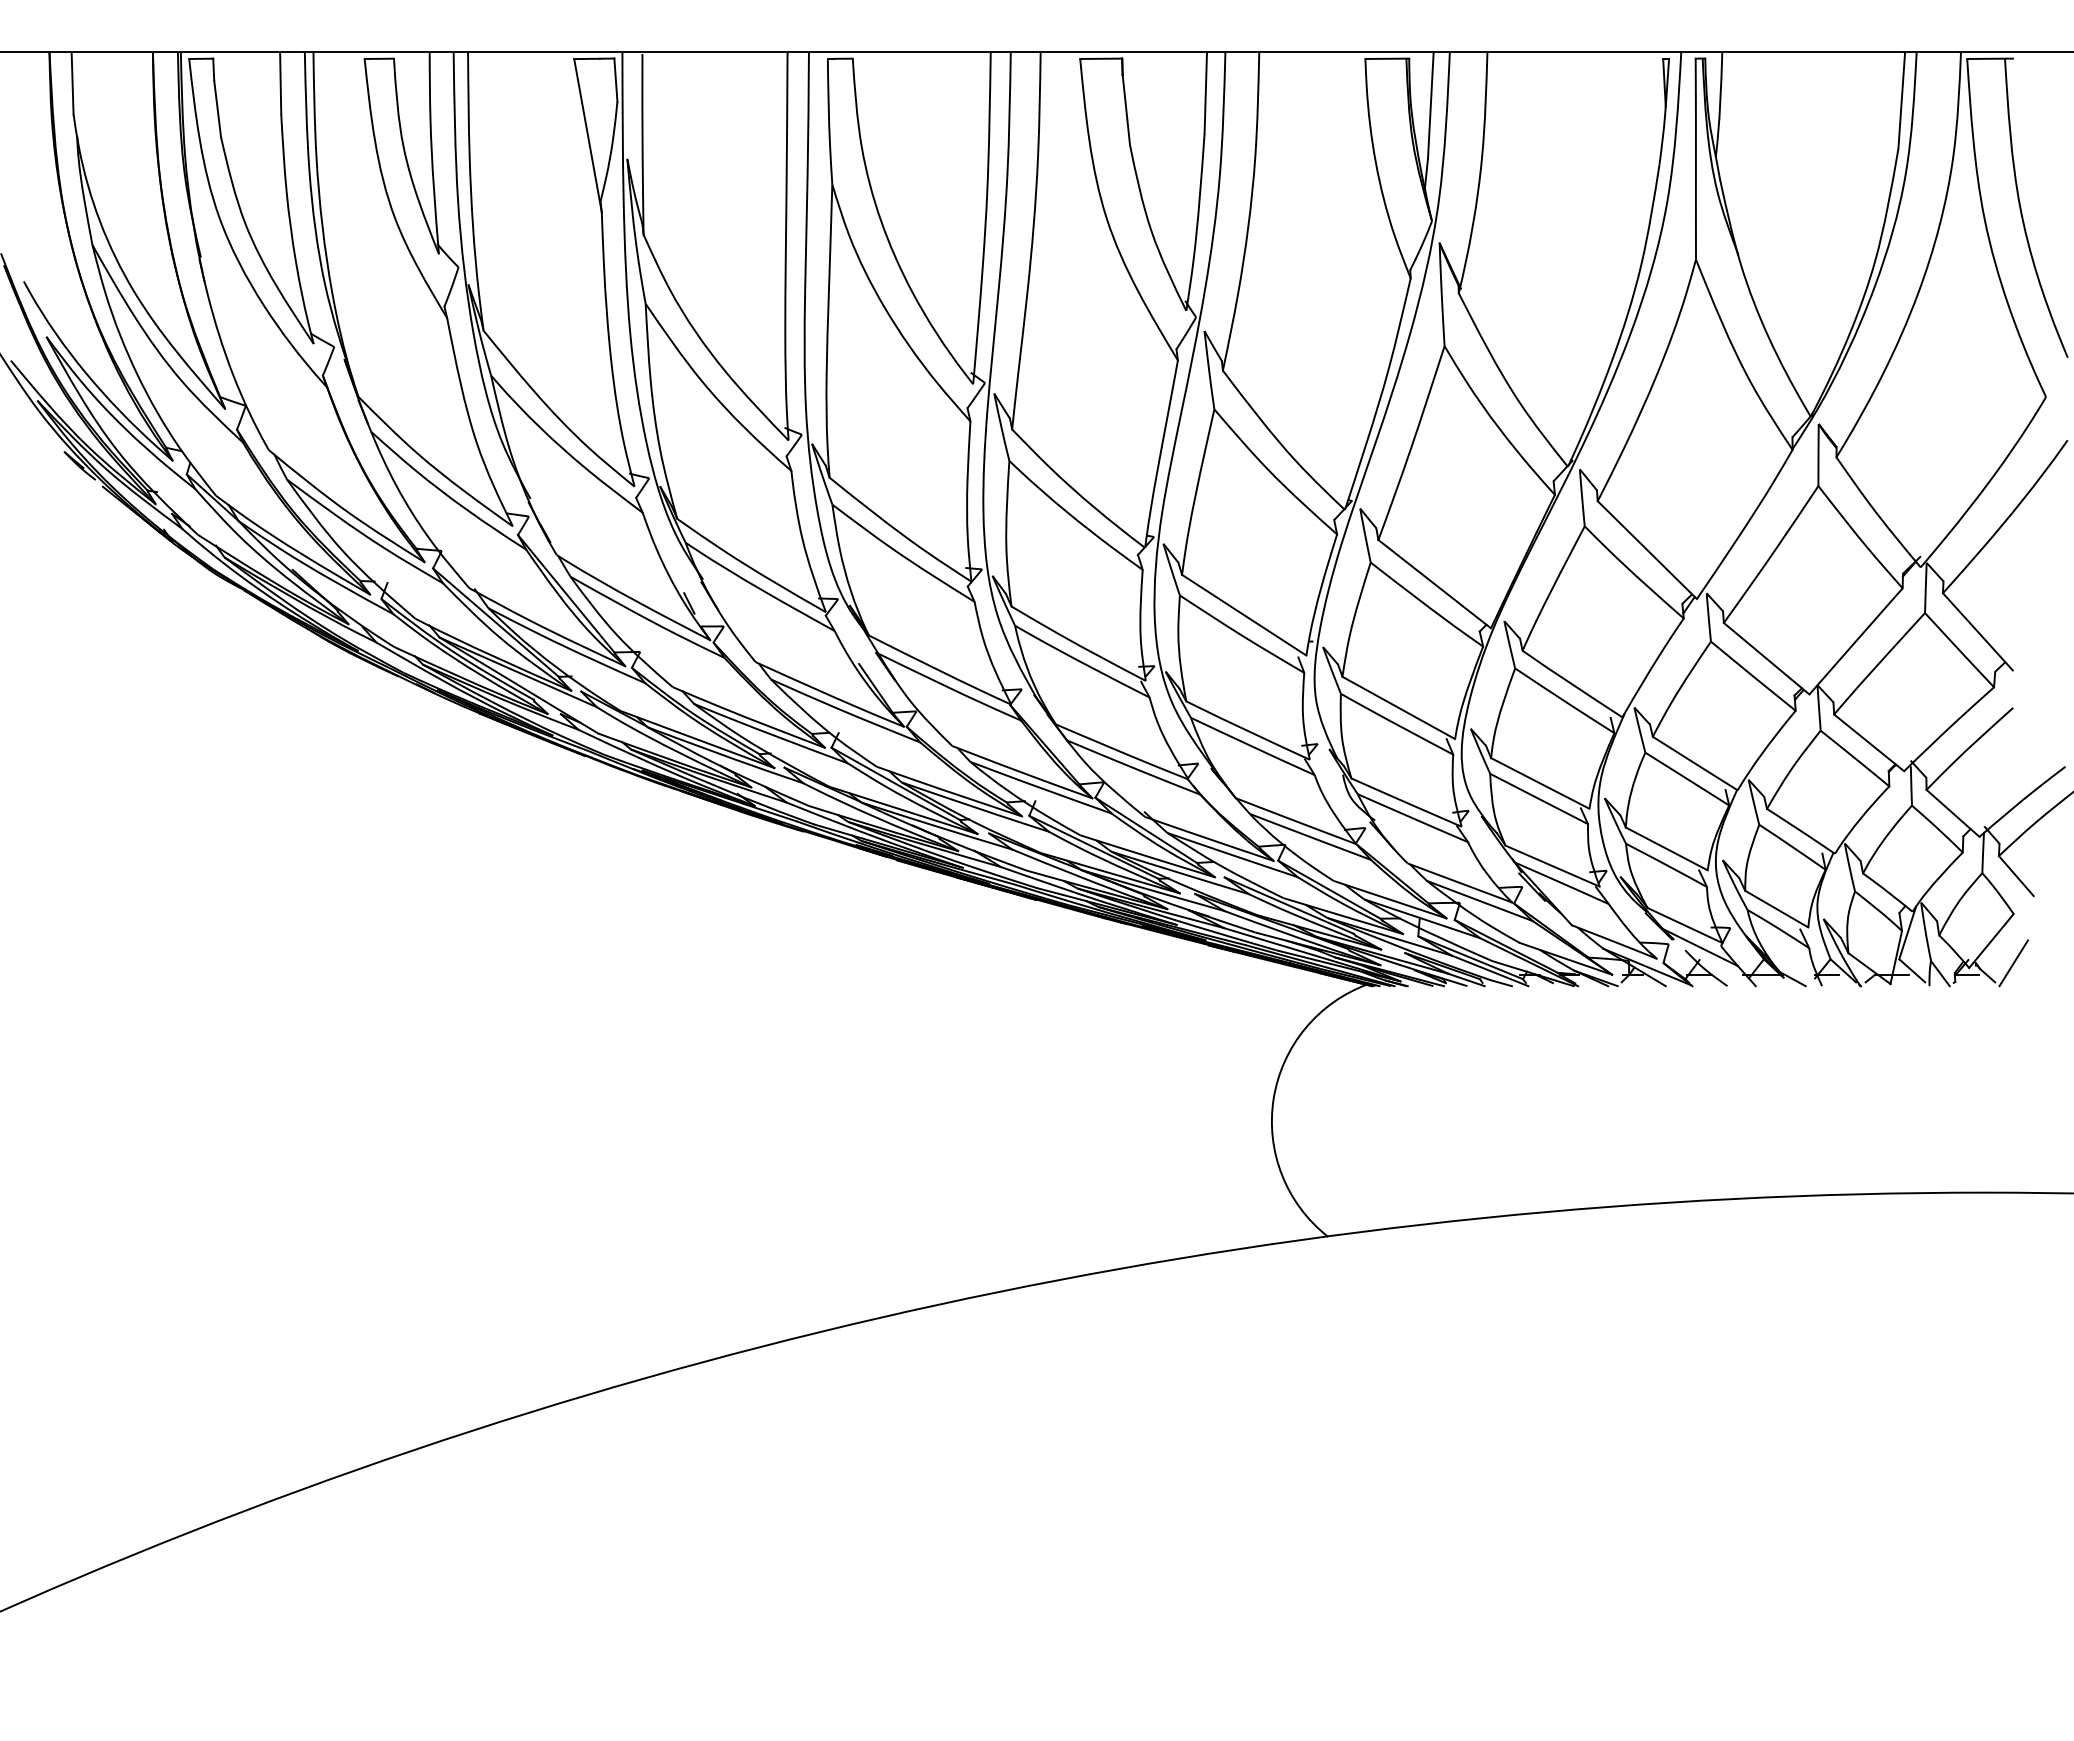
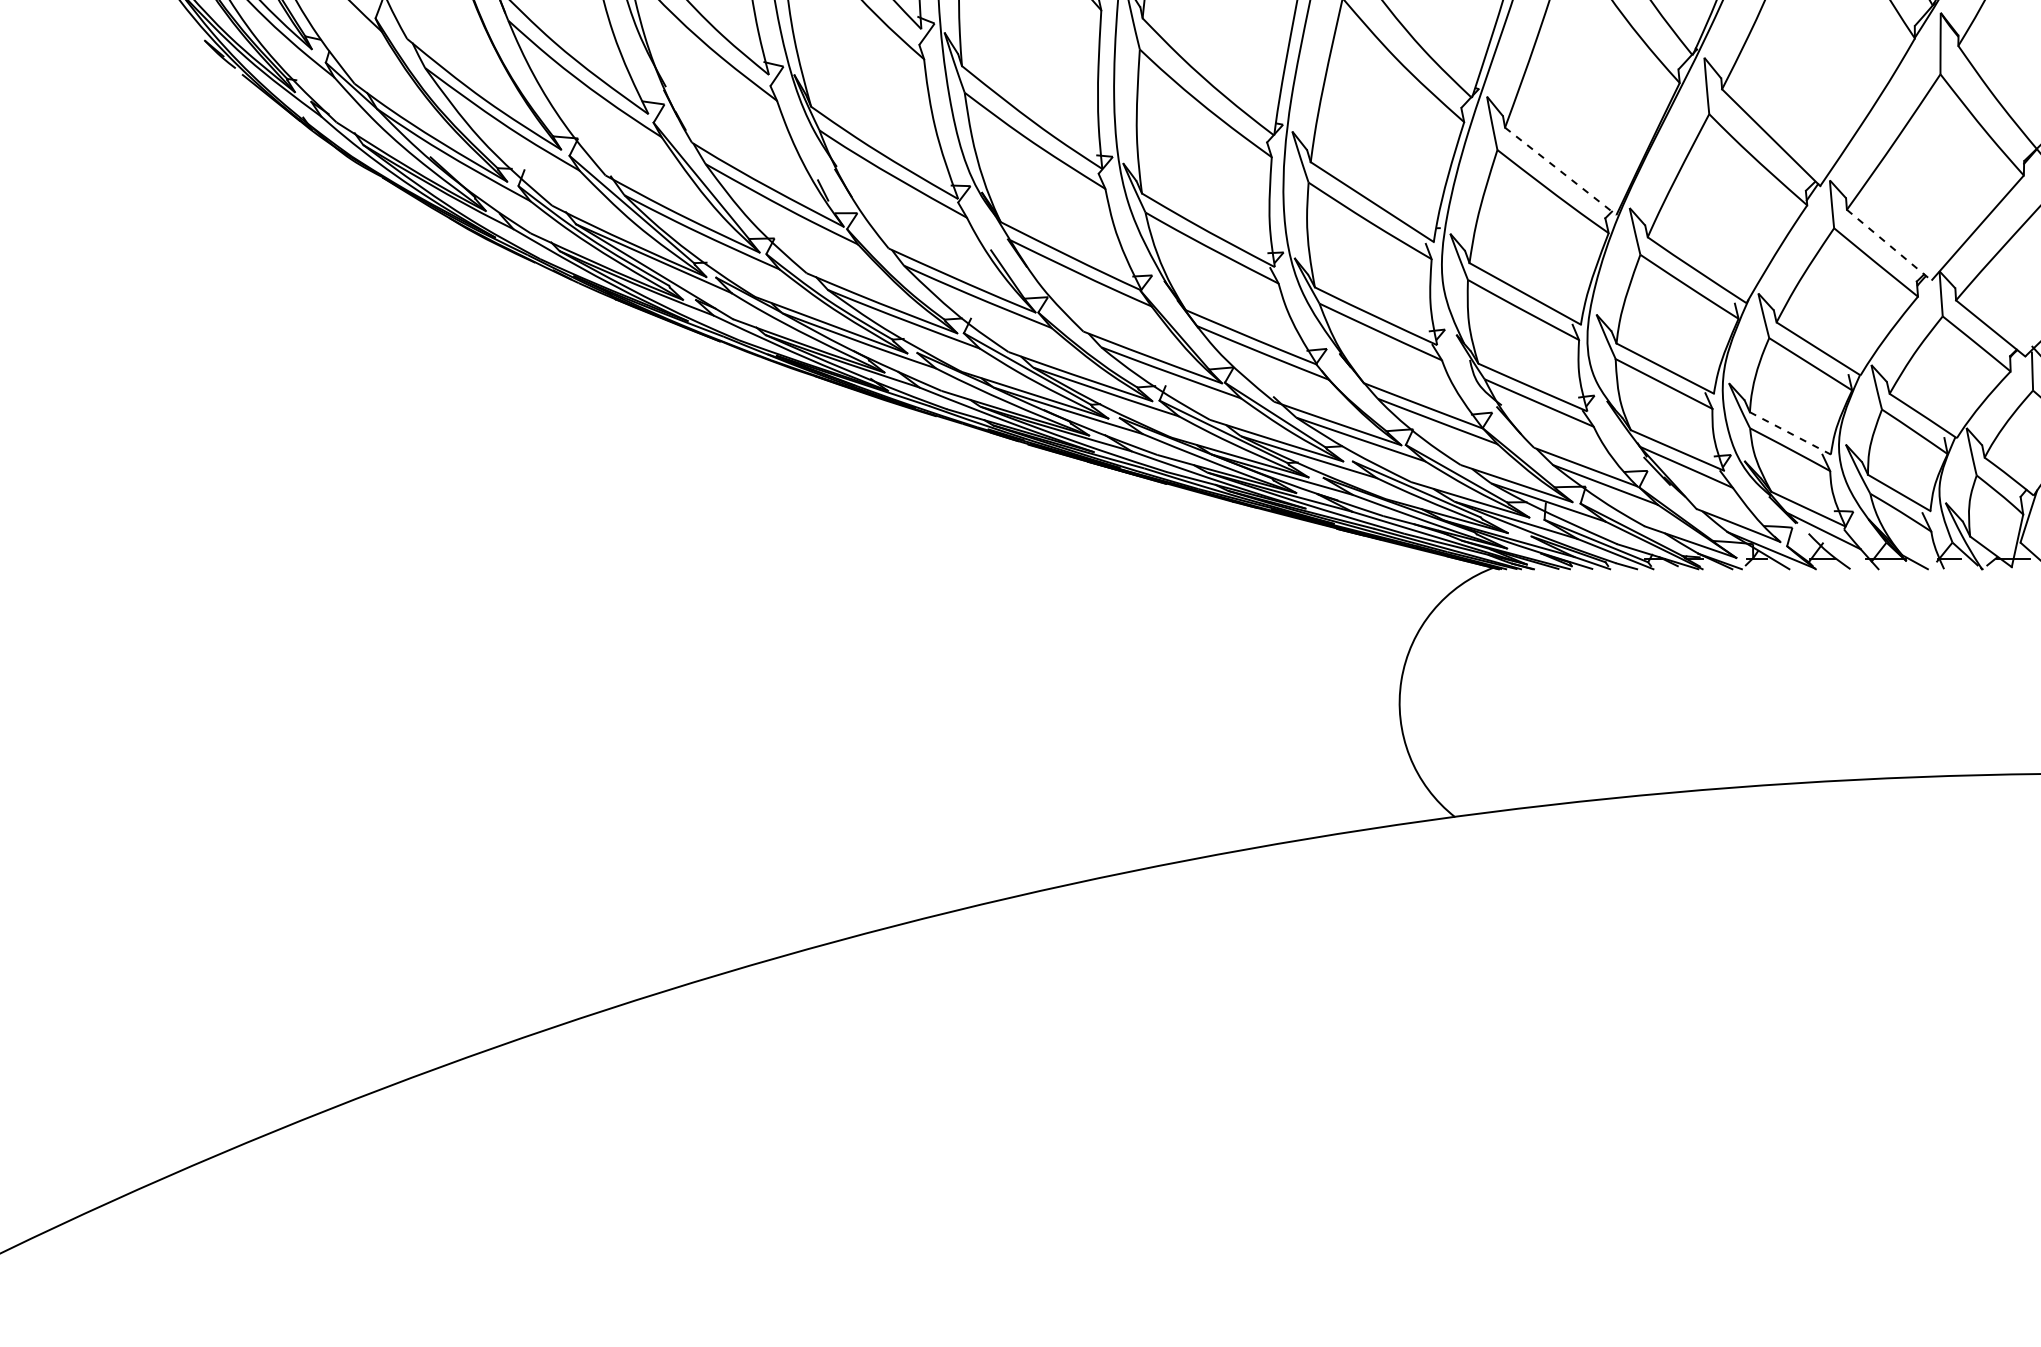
line: (1434, 584) -> (1560, 171), solid -> dashed
line: (1766, 658) -> (1889, 244), solid -> dashed
line: (1667, 849) -> (1791, 433), solid -> dashed

